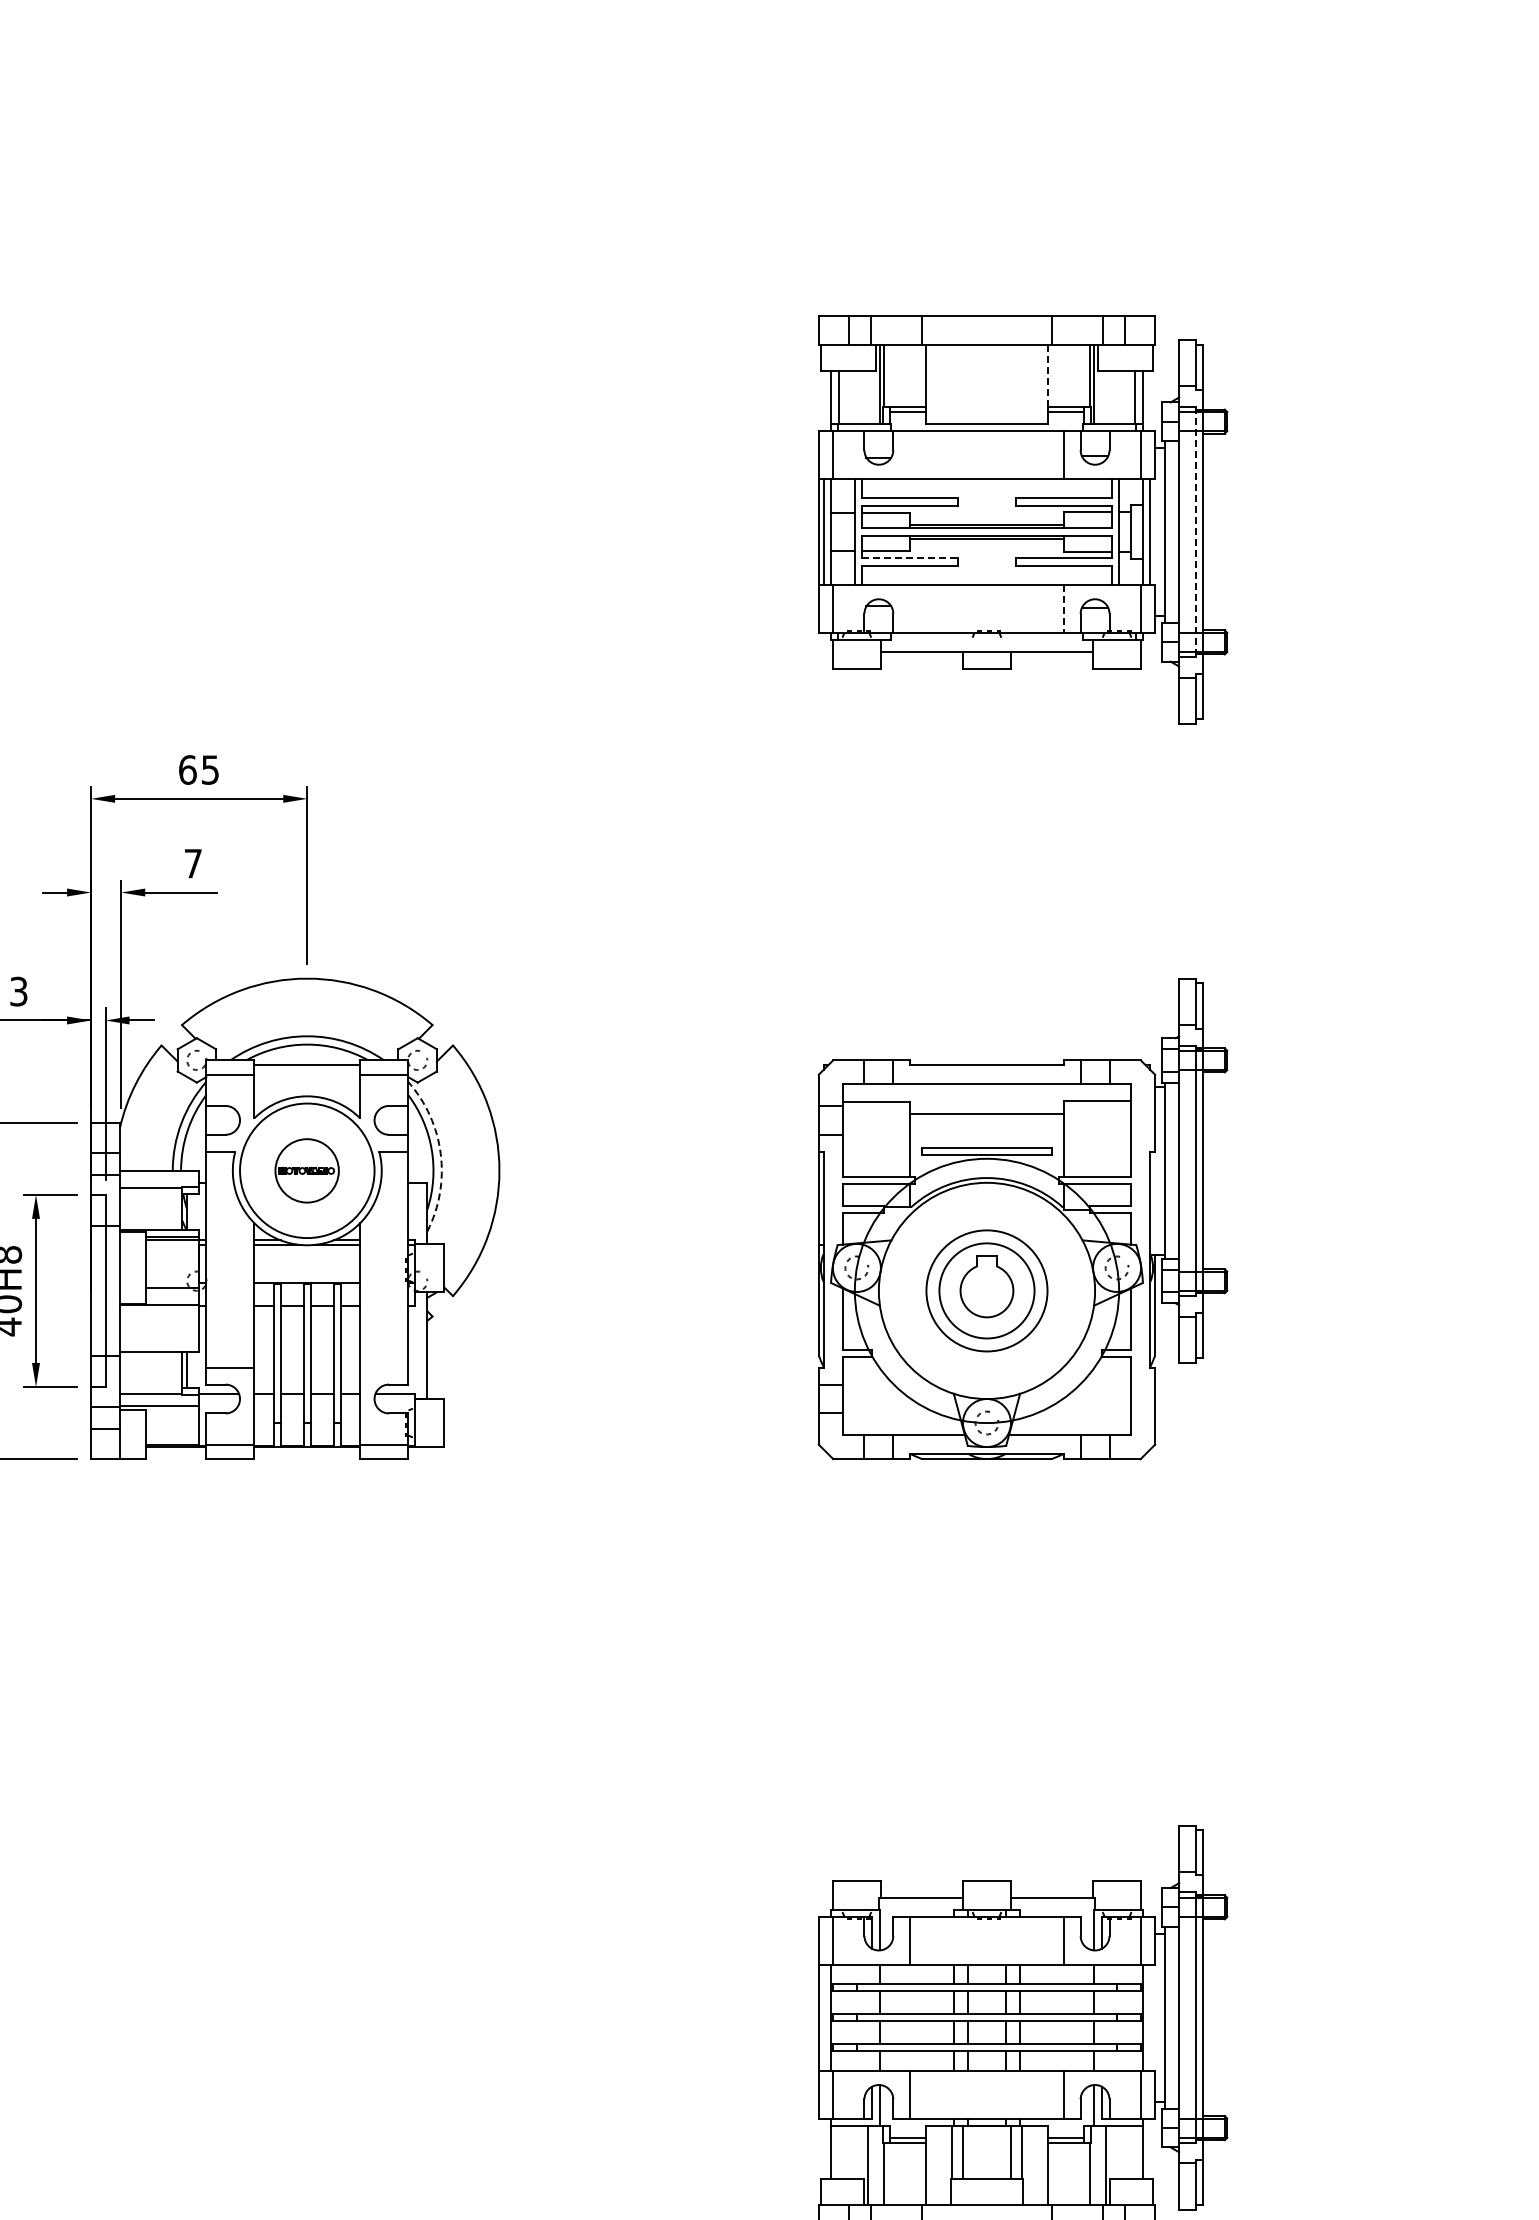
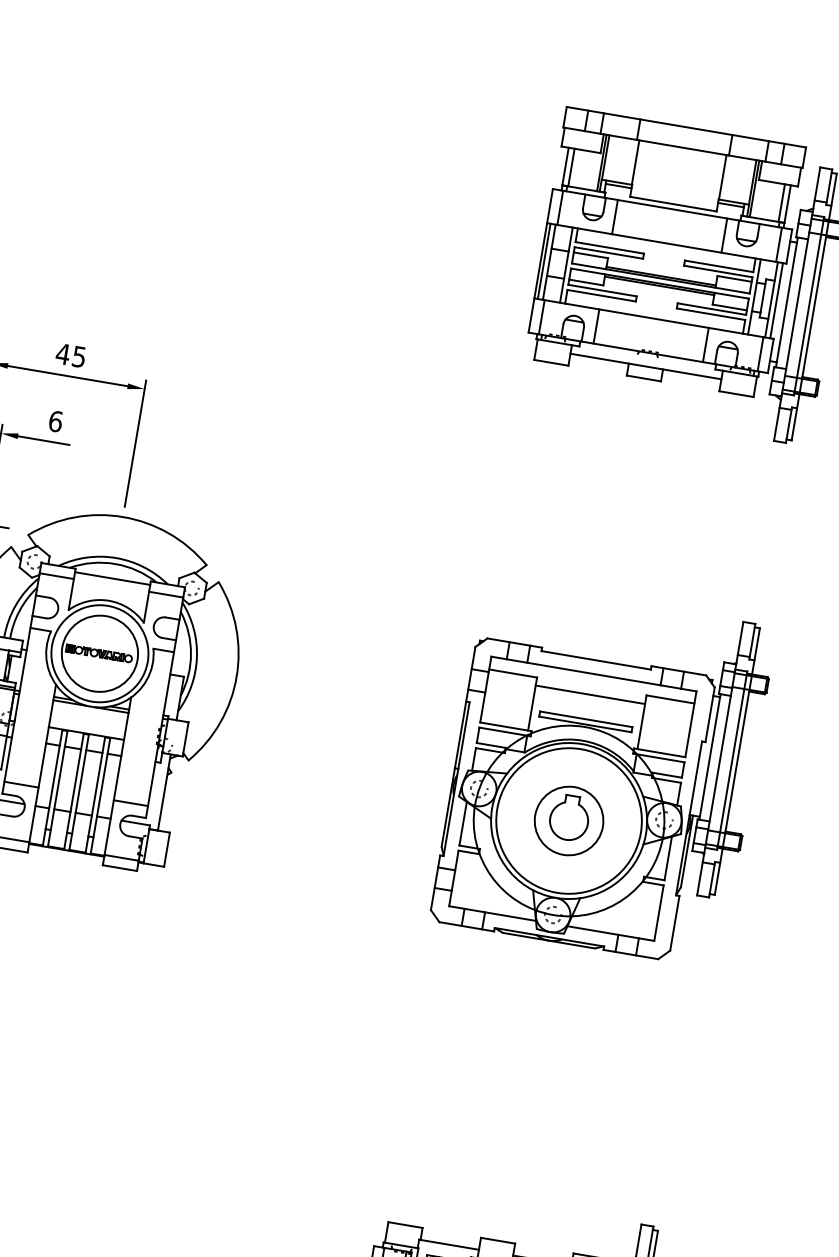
line: (1048, 376) -> (722, 177), dashed -> solid
line: (910, 455) -> (615, 217), added
line: (1195, 532) -> (808, 306), dashed -> solid
line: (910, 558) -> (602, 290), dashed -> solid
line: (910, 608) -> (596, 326), added
line: (1063, 609) -> (705, 345), dashed -> solid
text: (187, 769) -> (63, 353), 65 -> 45
text: (193, 863) -> (55, 421), 7 -> 6
arc: (440, 1153) -> (196, 657), dashed -> solid
part: (306, 1170) -> (99, 653), size x1.67
circle: (986, 1290) -> (568, 820), size x1.67
line: (384, 1367) -> (131, 803), added

